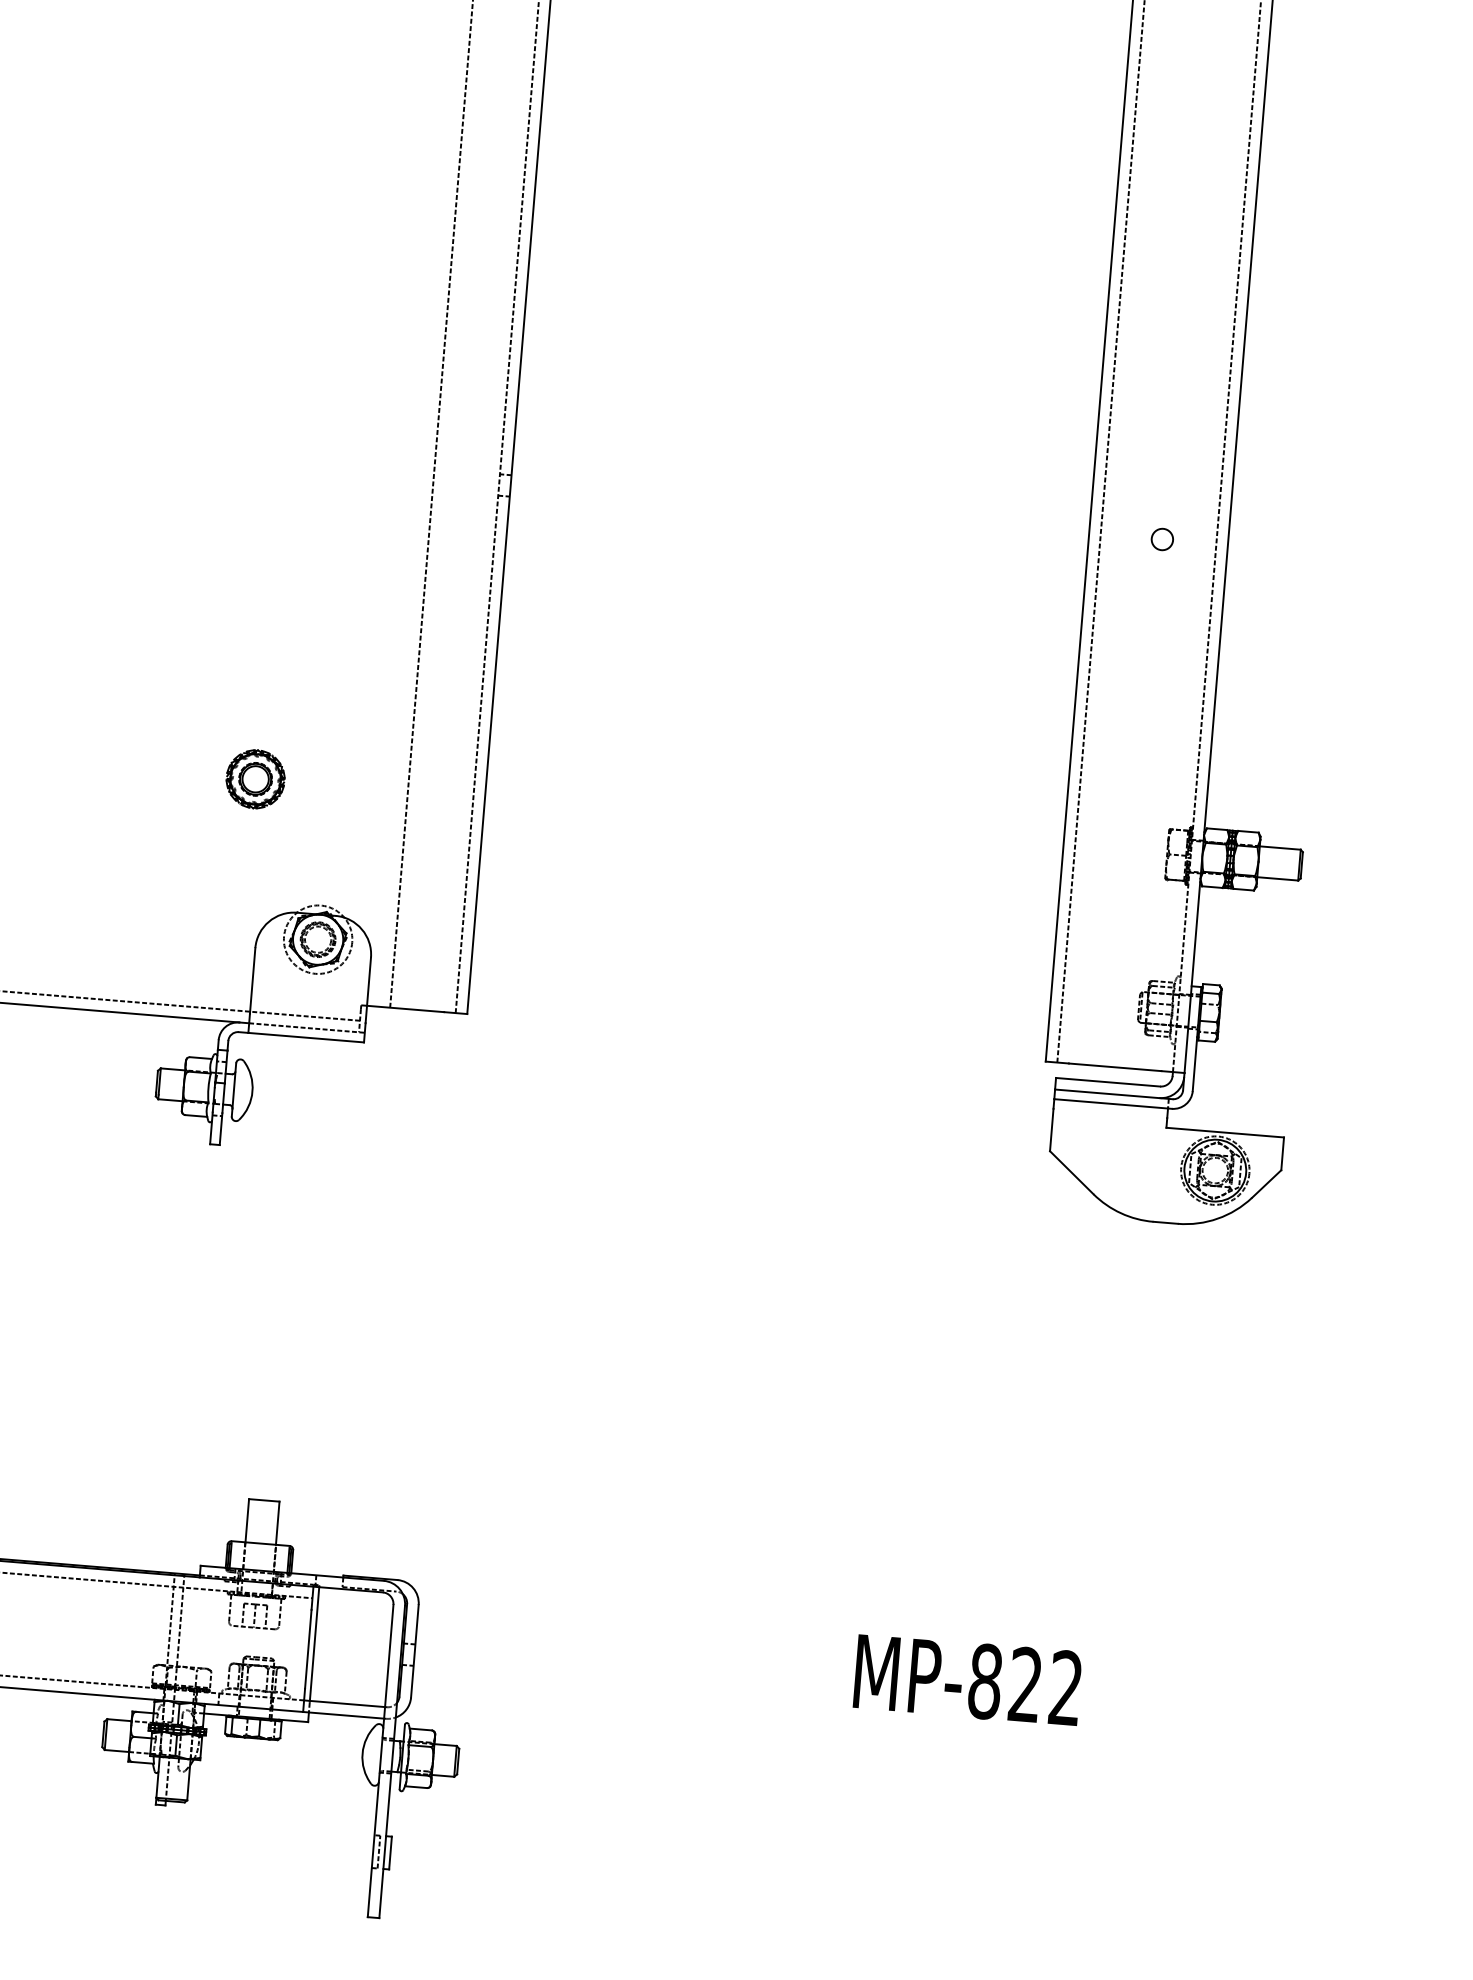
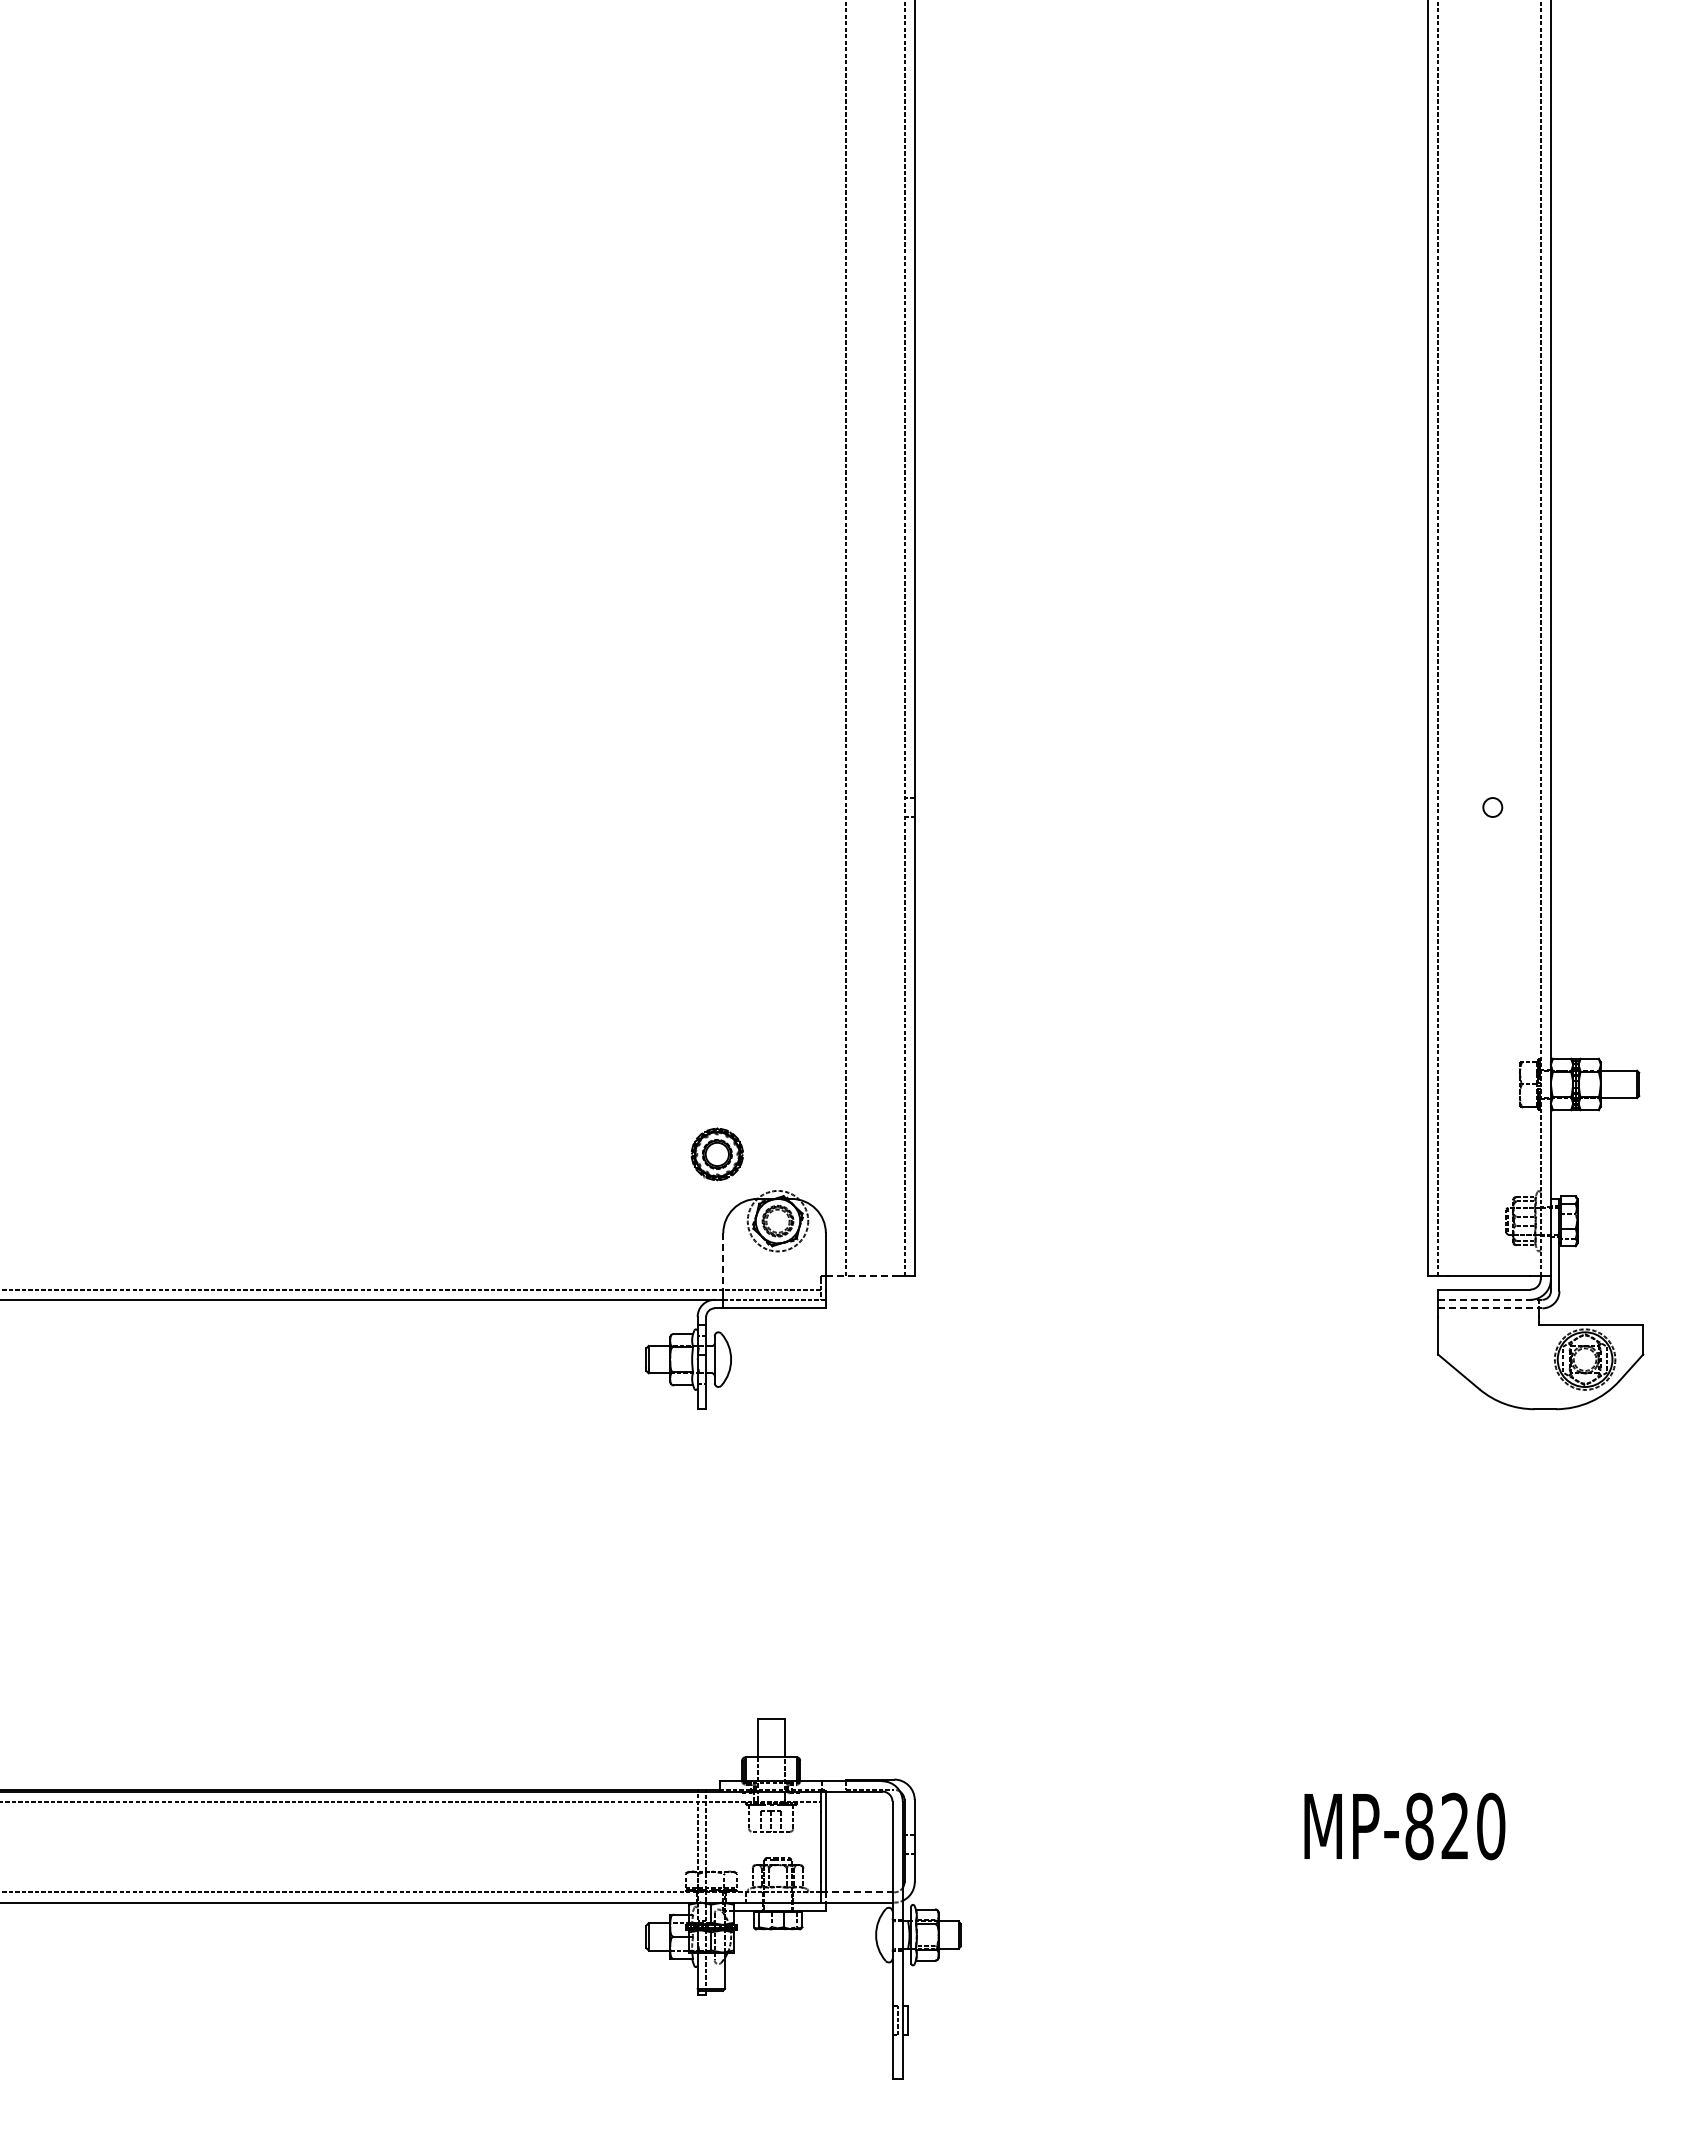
part: (254, 779) -> (716, 1154), moved
line: (252, 981) -> (723, 1262), solid -> dashed
line: (406, 1008) -> (860, 1275), solid -> dashed
line: (1114, 1094) -> (1490, 1299), solid -> dashed
line: (1113, 1104) -> (1490, 1308), solid -> dashed
text: (1066, 1688) -> (1491, 1826), MP-822 -> MP-820
line: (344, 1703) -> (856, 1892), solid -> dashed

